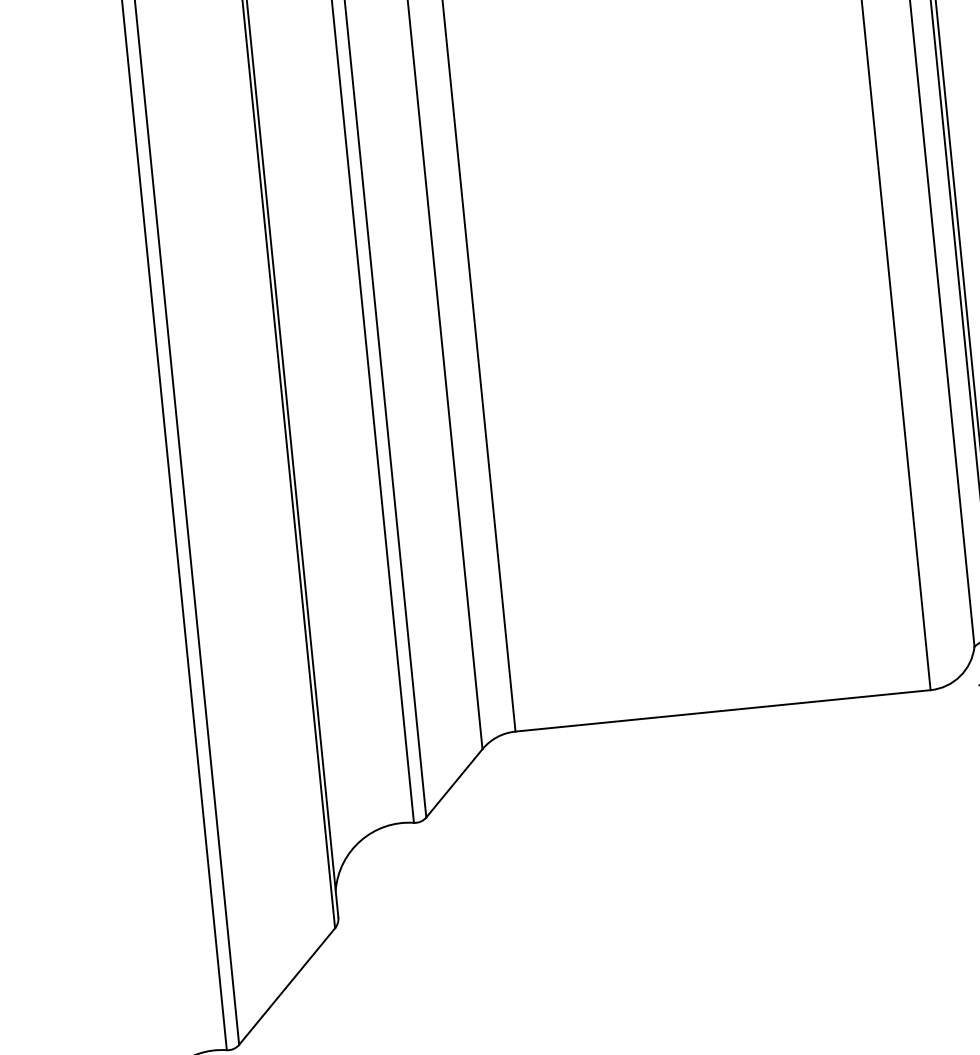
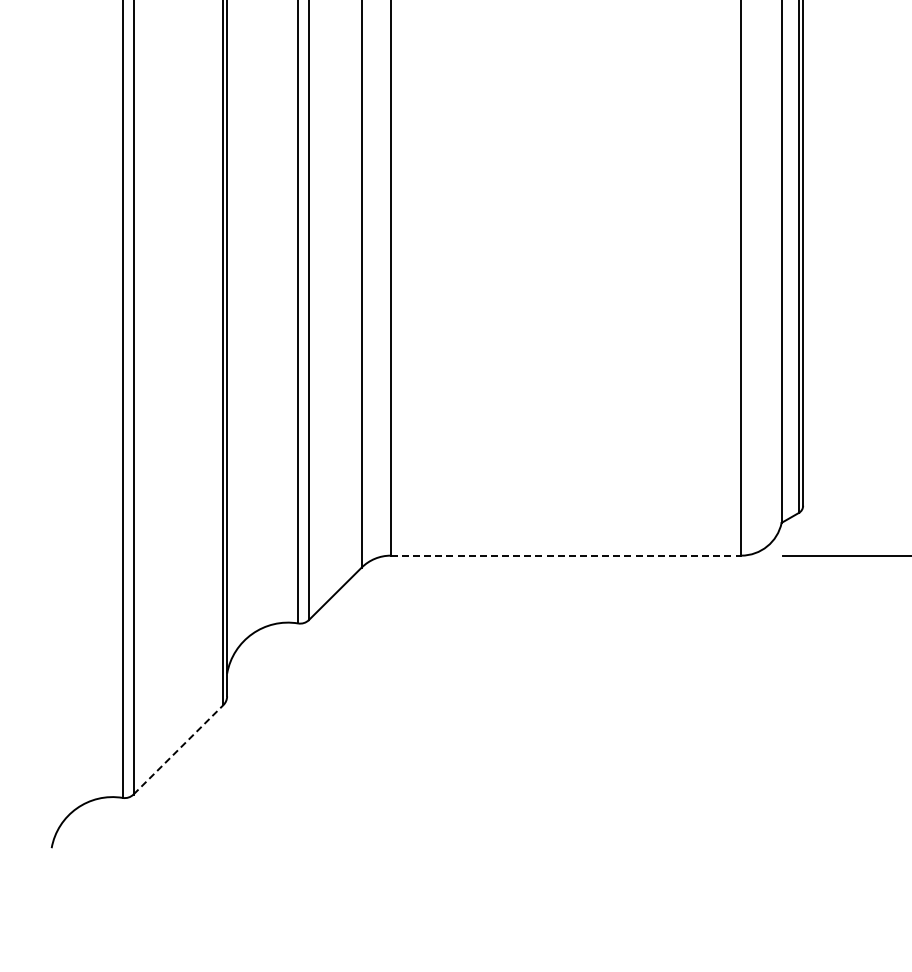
line: (723, 710) -> (566, 555), solid -> dashed
line: (287, 986) -> (178, 749), solid -> dashed

